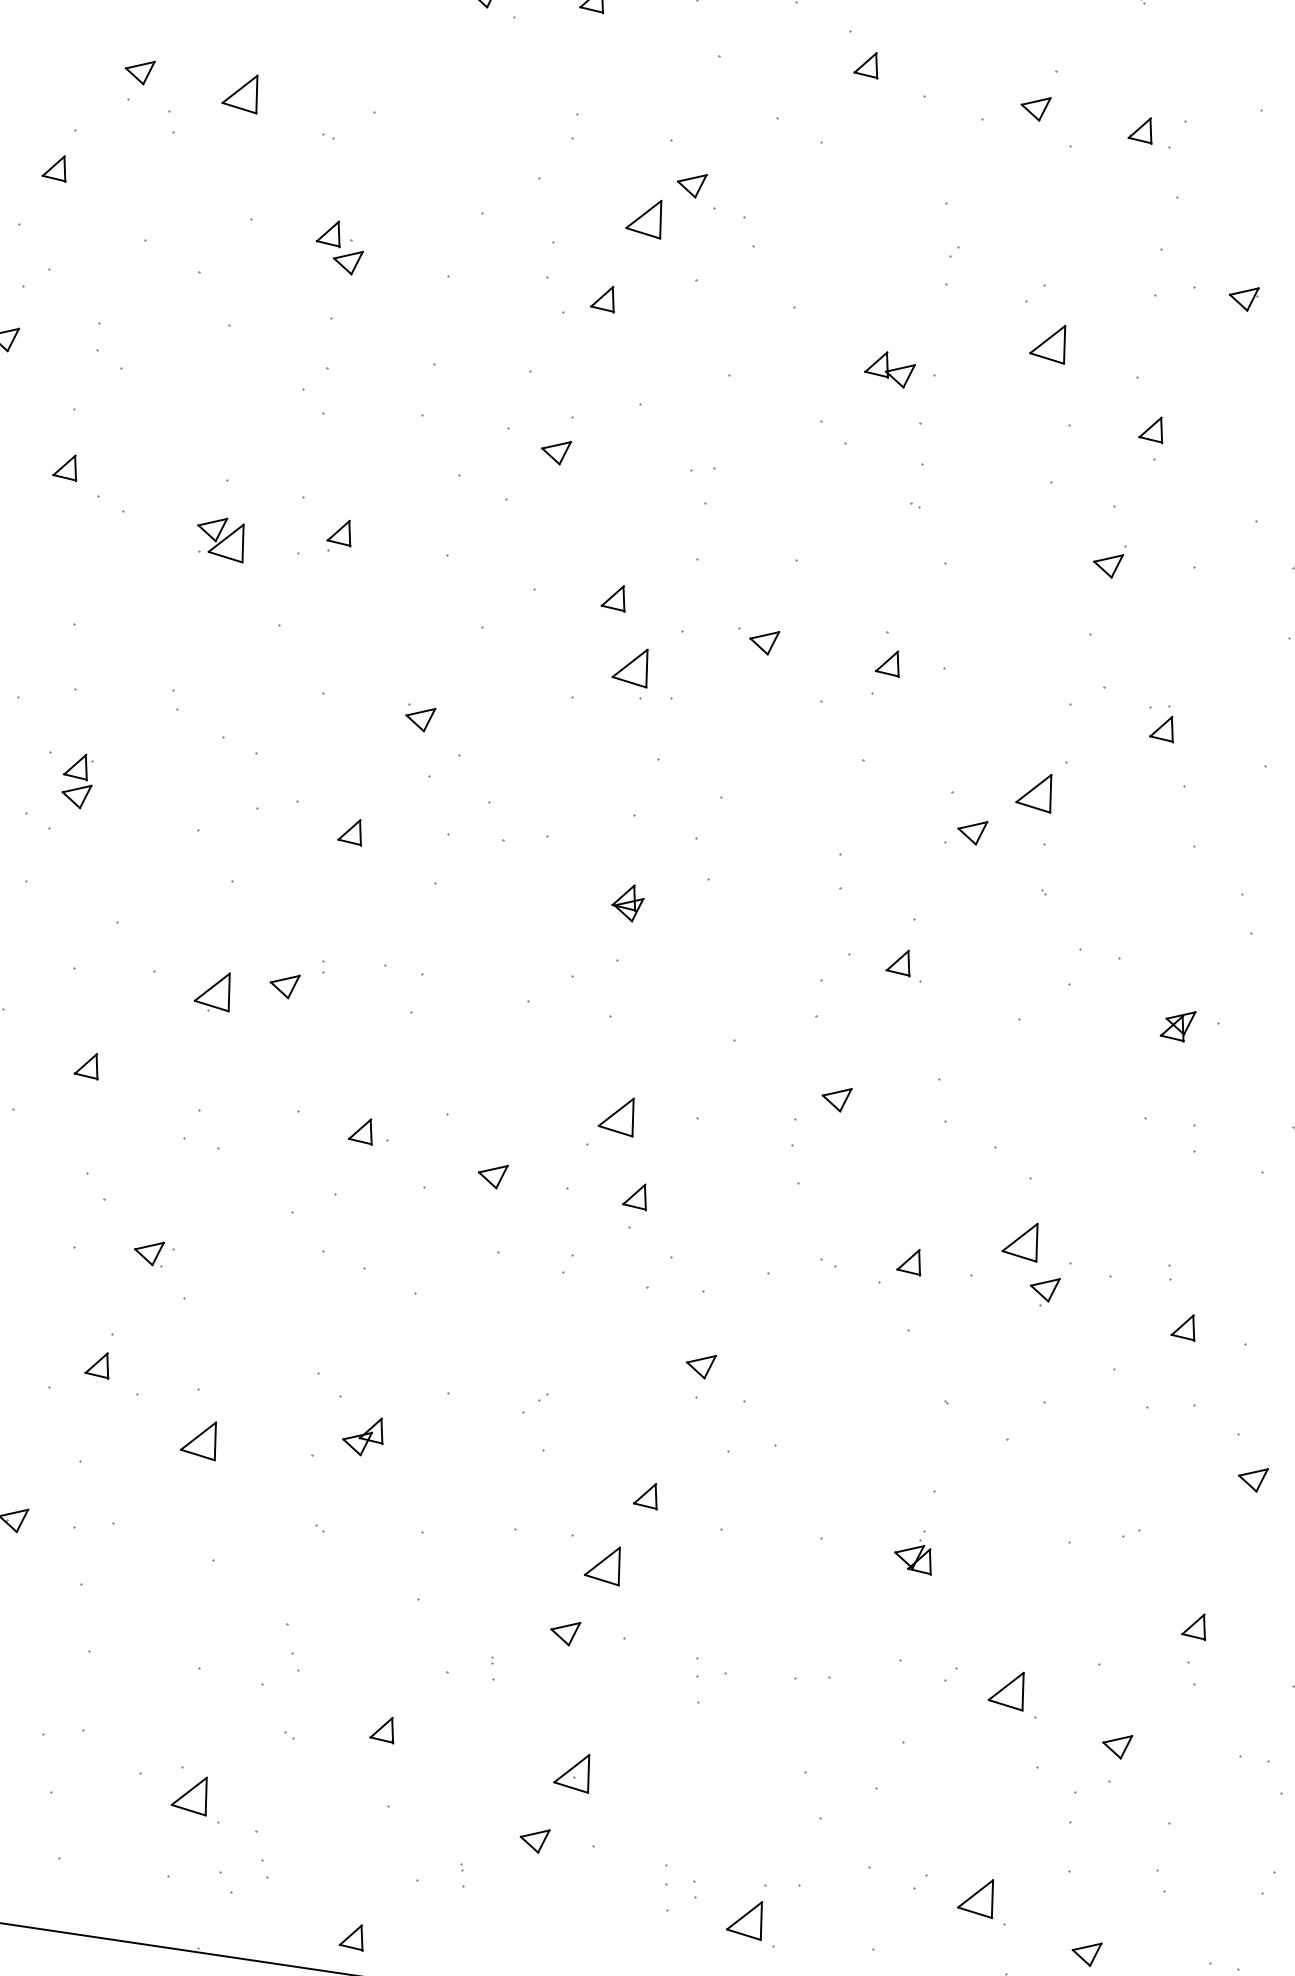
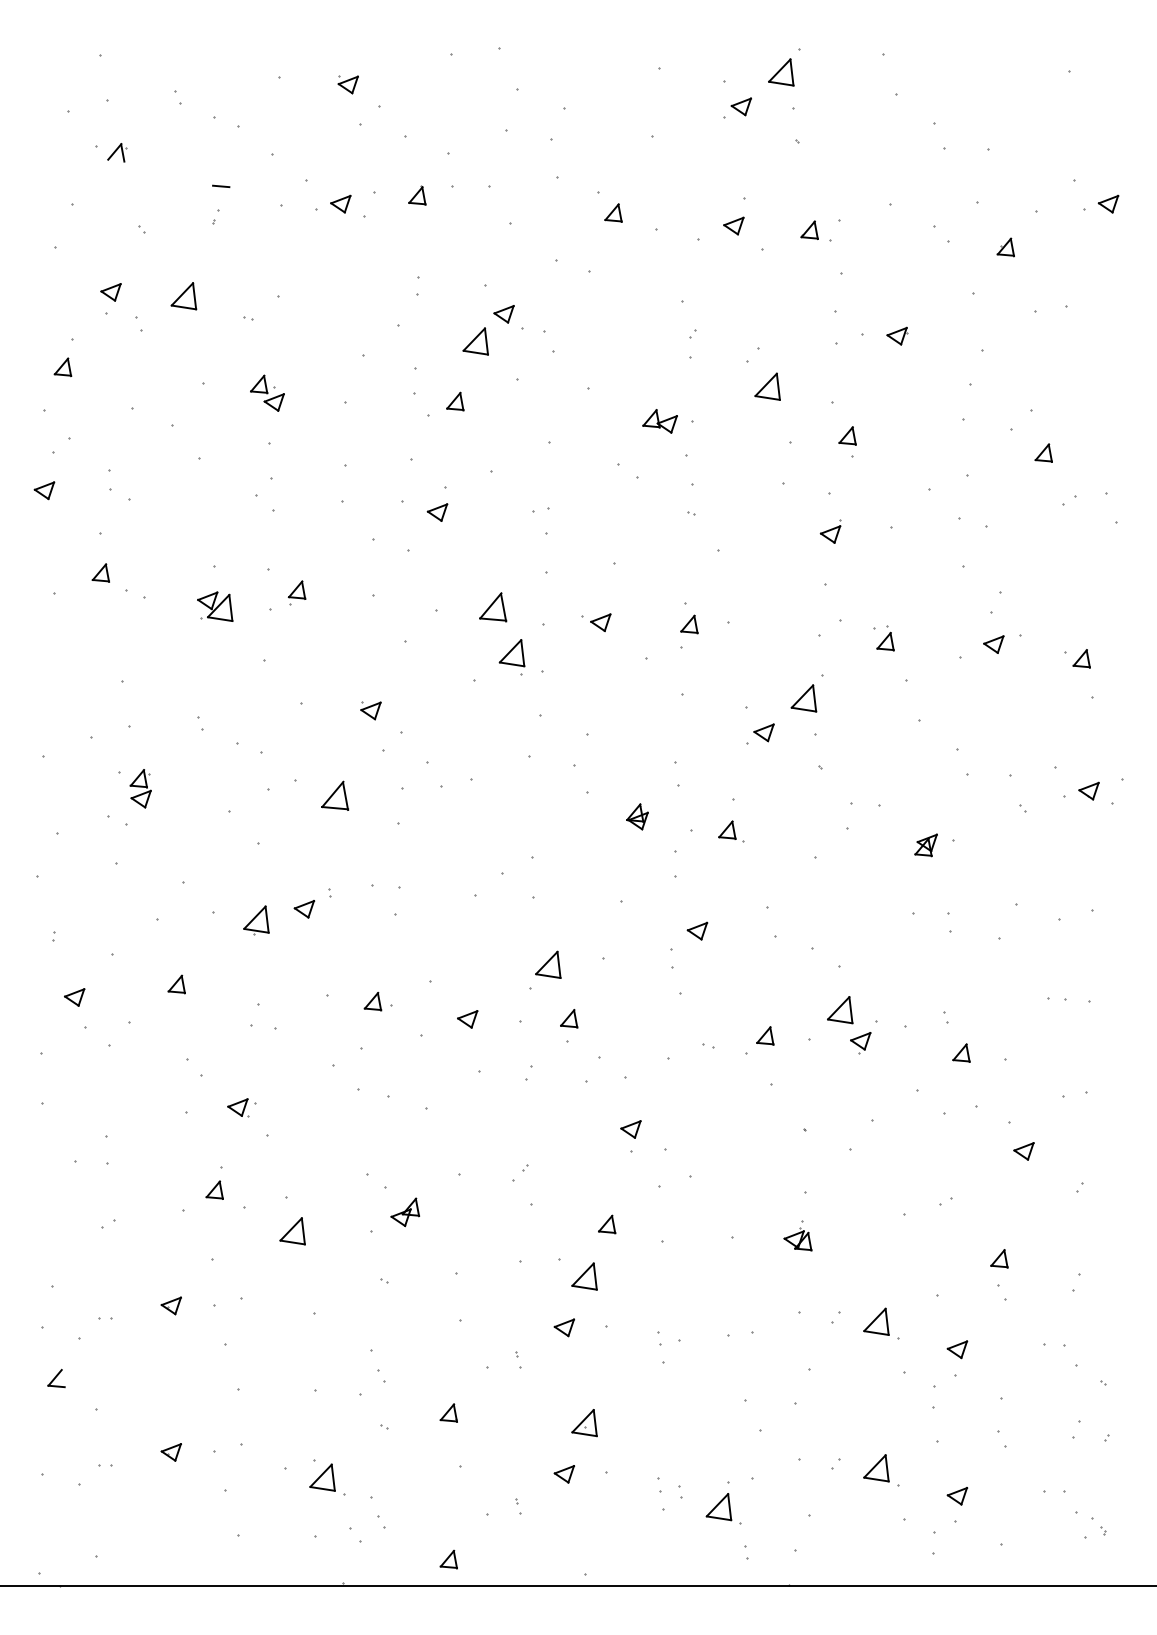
part: (615, 597) -> (493, 607), size x1.6
part: (350, 830) -> (334, 795), size x1.6
part: (627, 902) -> (637, 816), moved

